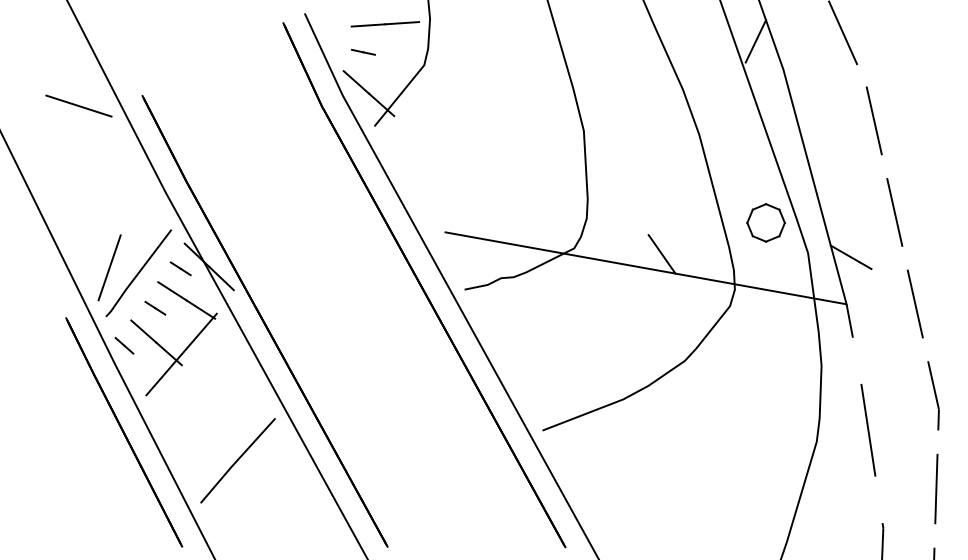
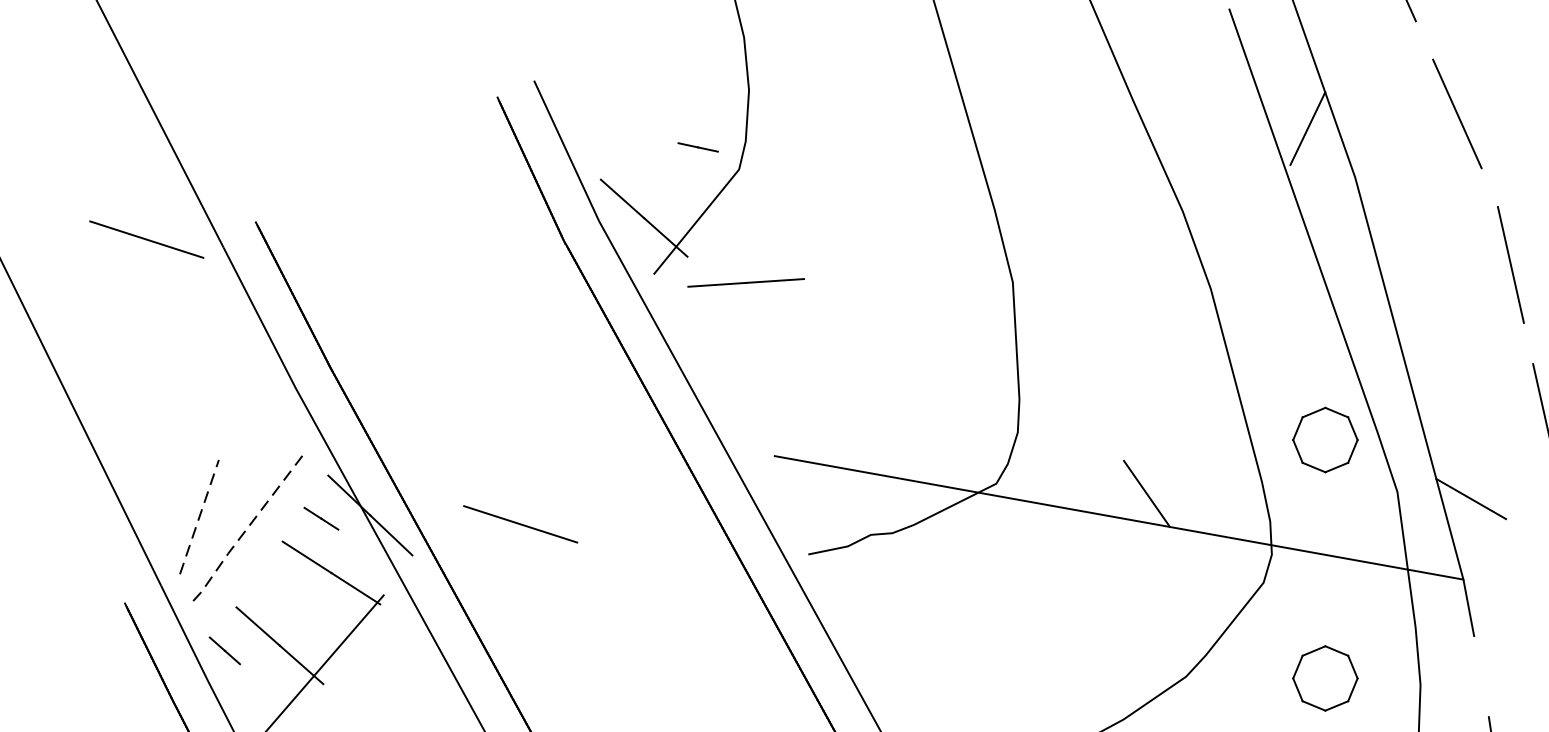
line: (384, 24) -> (744, 283), moved
line: (363, 51) -> (698, 146), moved
line: (109, 267) -> (199, 516), solid -> dashed
line: (296, 271) -> (519, 523), added
line: (137, 274) -> (247, 528), solid -> dashed
line: (155, 307) -> (278, 585), removed
part: (765, 361) -> (1324, 677), added

